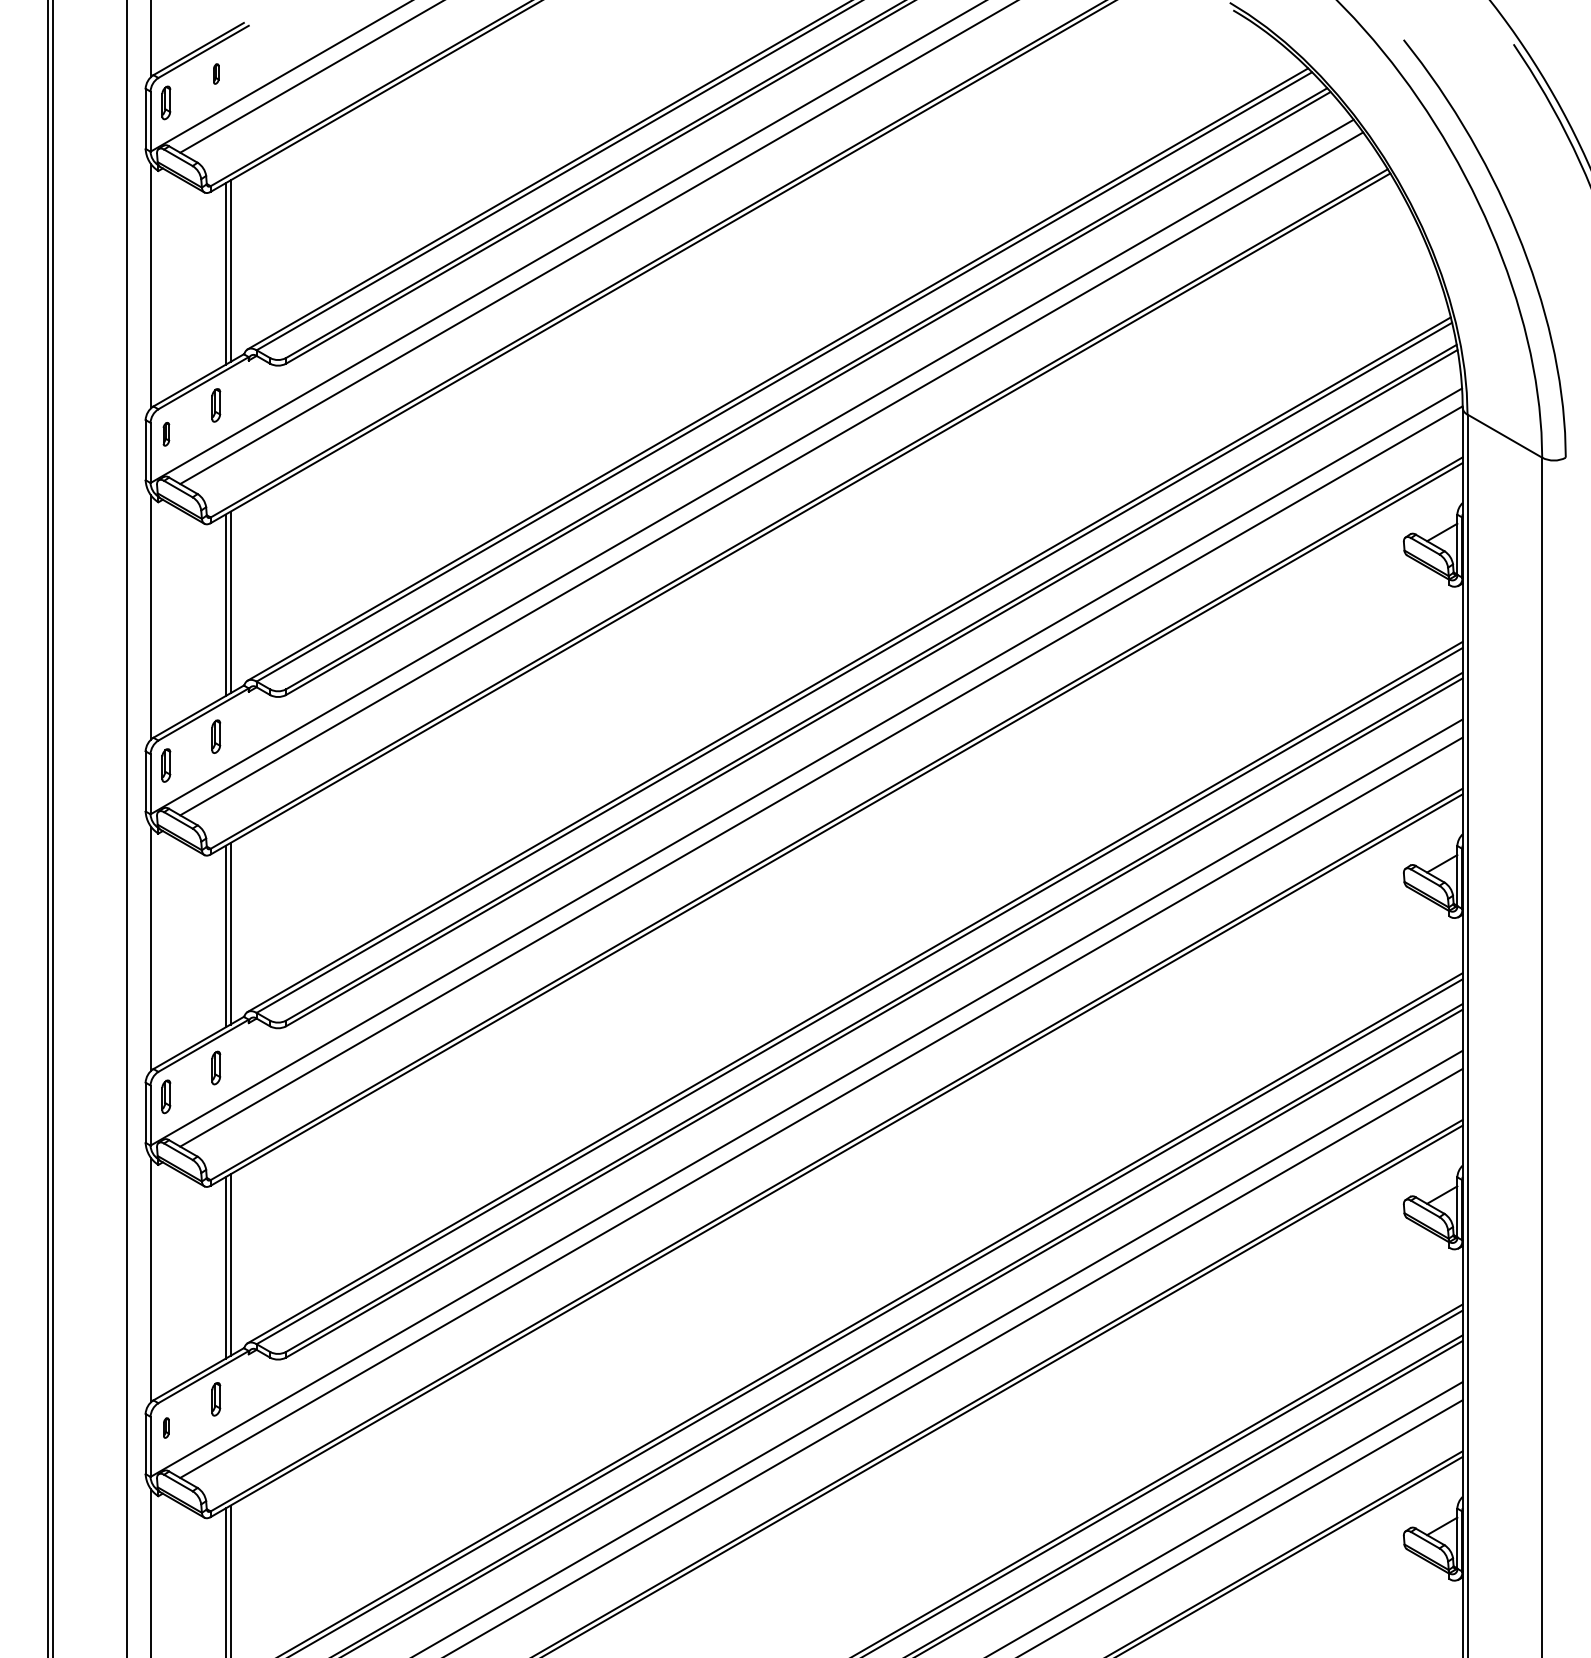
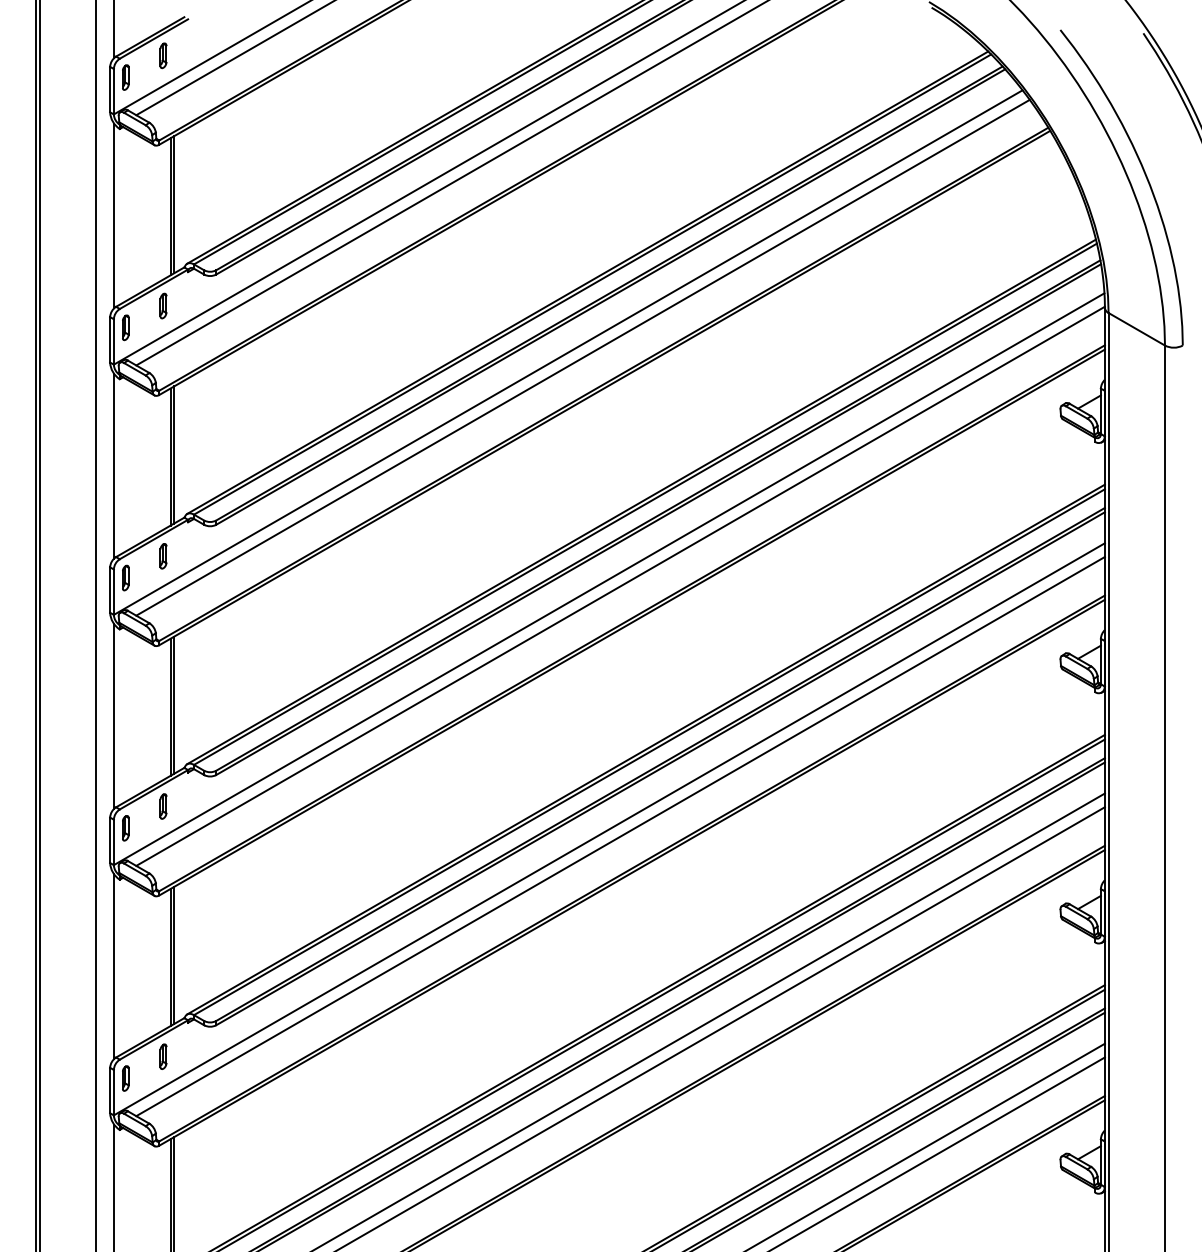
part: (216, 73) -> (163, 55), size x1.67
part: (166, 434) -> (125, 328), size x1.43
part: (166, 1427) -> (125, 1078), size x1.67

